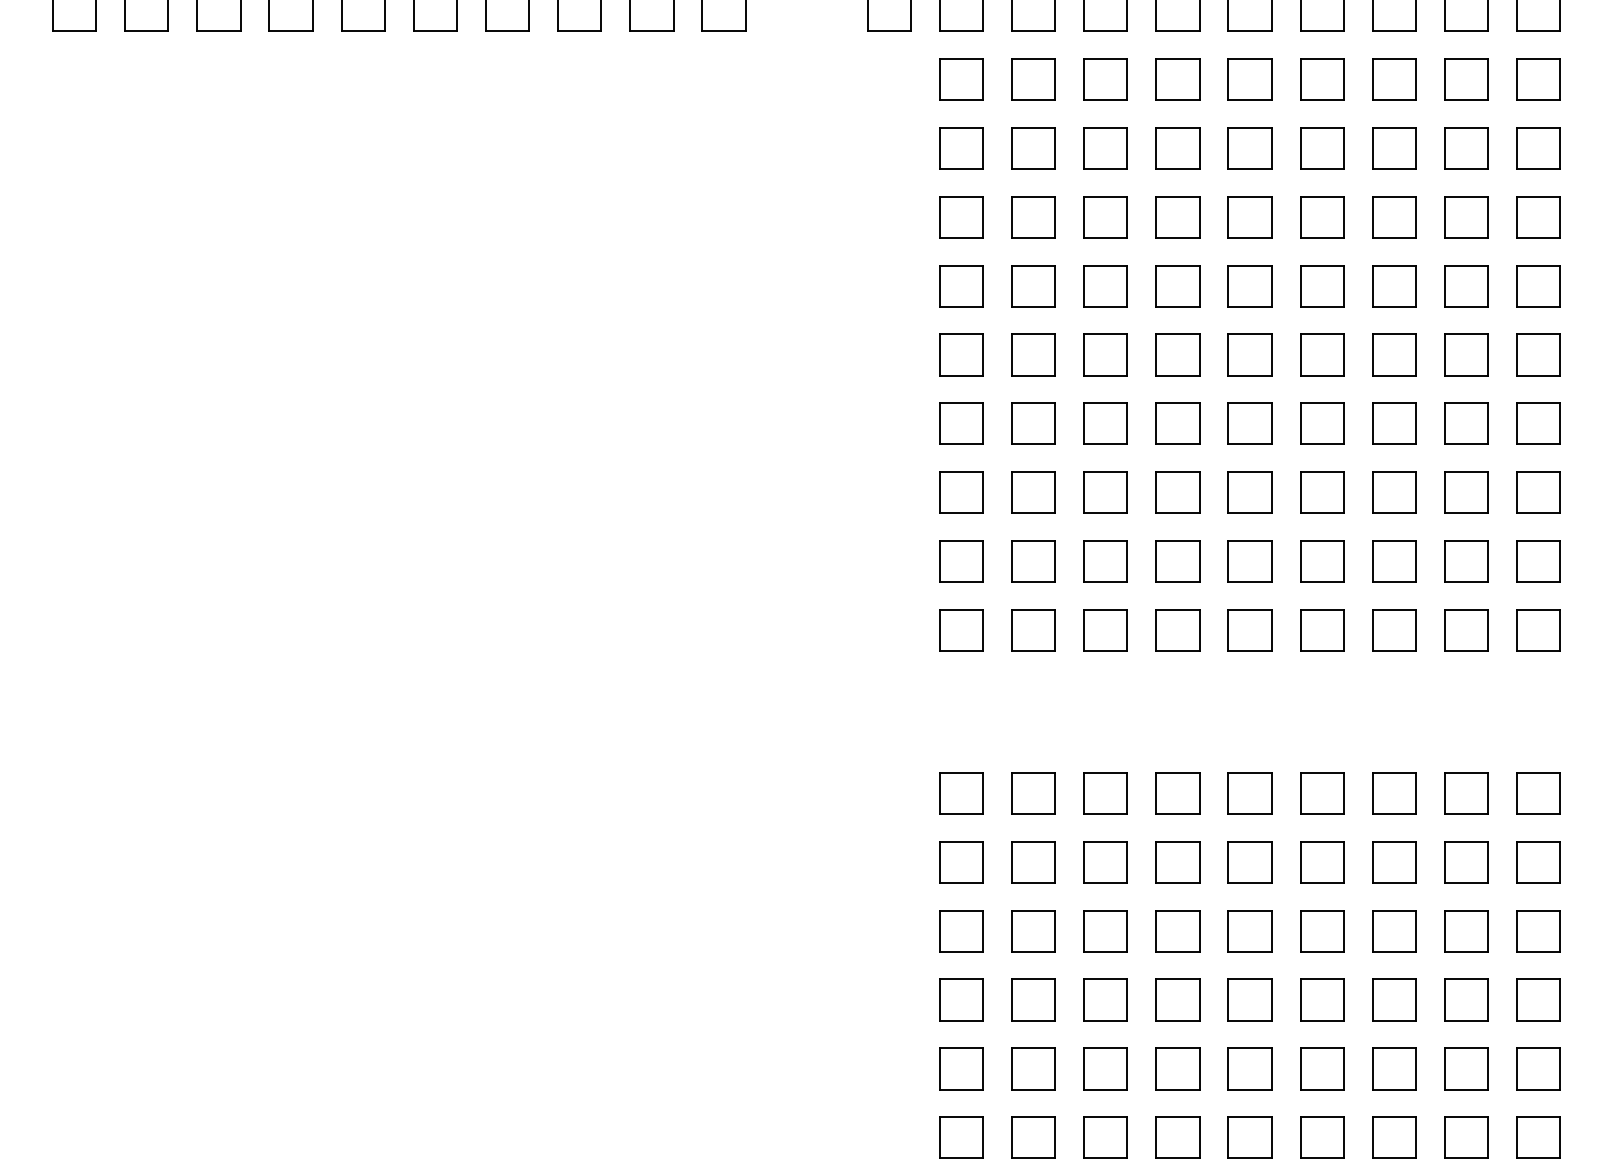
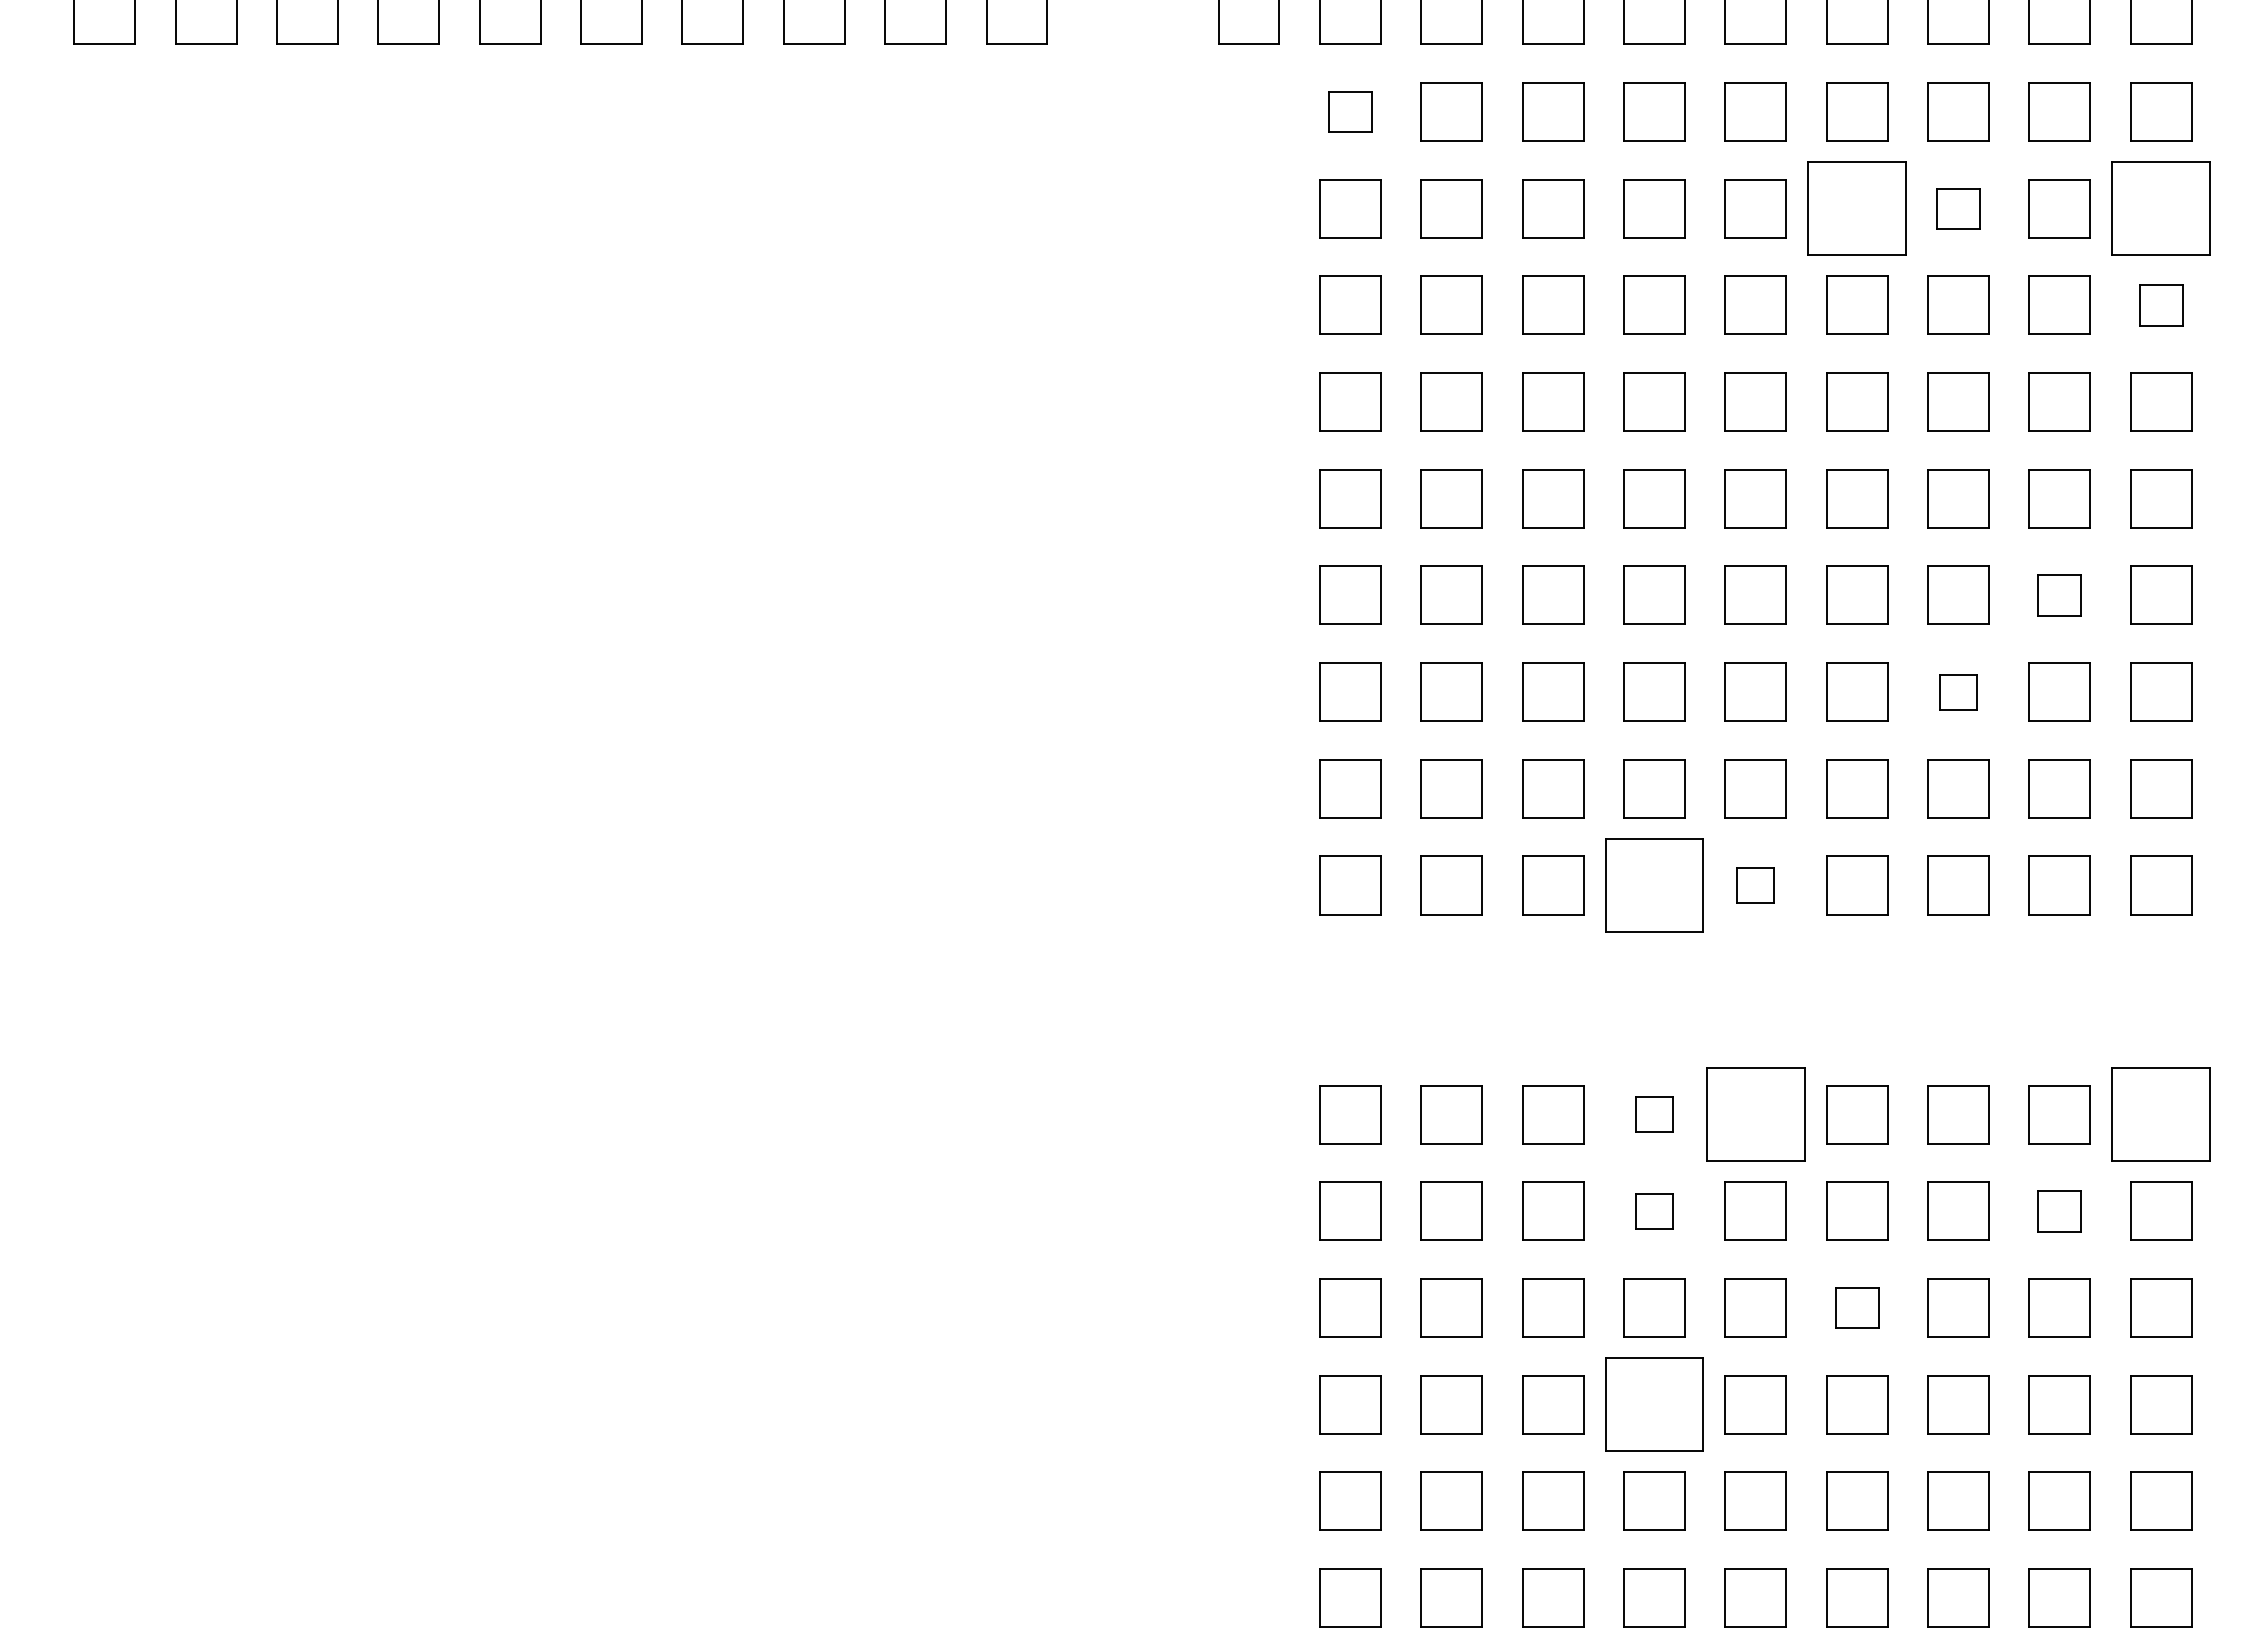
part: (961, 79) -> (1350, 111), size x0.7
part: (1322, 148) -> (1857, 208), size x1.6
part: (1394, 148) -> (1958, 208), size x0.7
part: (1538, 148) -> (2161, 208), size x1.6
part: (1538, 216) -> (2161, 304), size x0.7
part: (1466, 423) -> (2059, 594), size x0.7
part: (1394, 492) -> (1958, 691), size x0.6
part: (1177, 630) -> (1654, 885), size x1.6
part: (1249, 630) -> (1755, 885), size x0.6
part: (1177, 793) -> (1654, 1114), size x0.6
part: (1249, 793) -> (1755, 1114), size x1.6
part: (1538, 793) -> (2161, 1114), size x1.6
part: (1177, 861) -> (1654, 1210), size x0.6
part: (1466, 861) -> (2059, 1210), size x0.7
part: (1322, 930) -> (1857, 1307), size x0.7
part: (1177, 999) -> (1654, 1404), size x1.6

